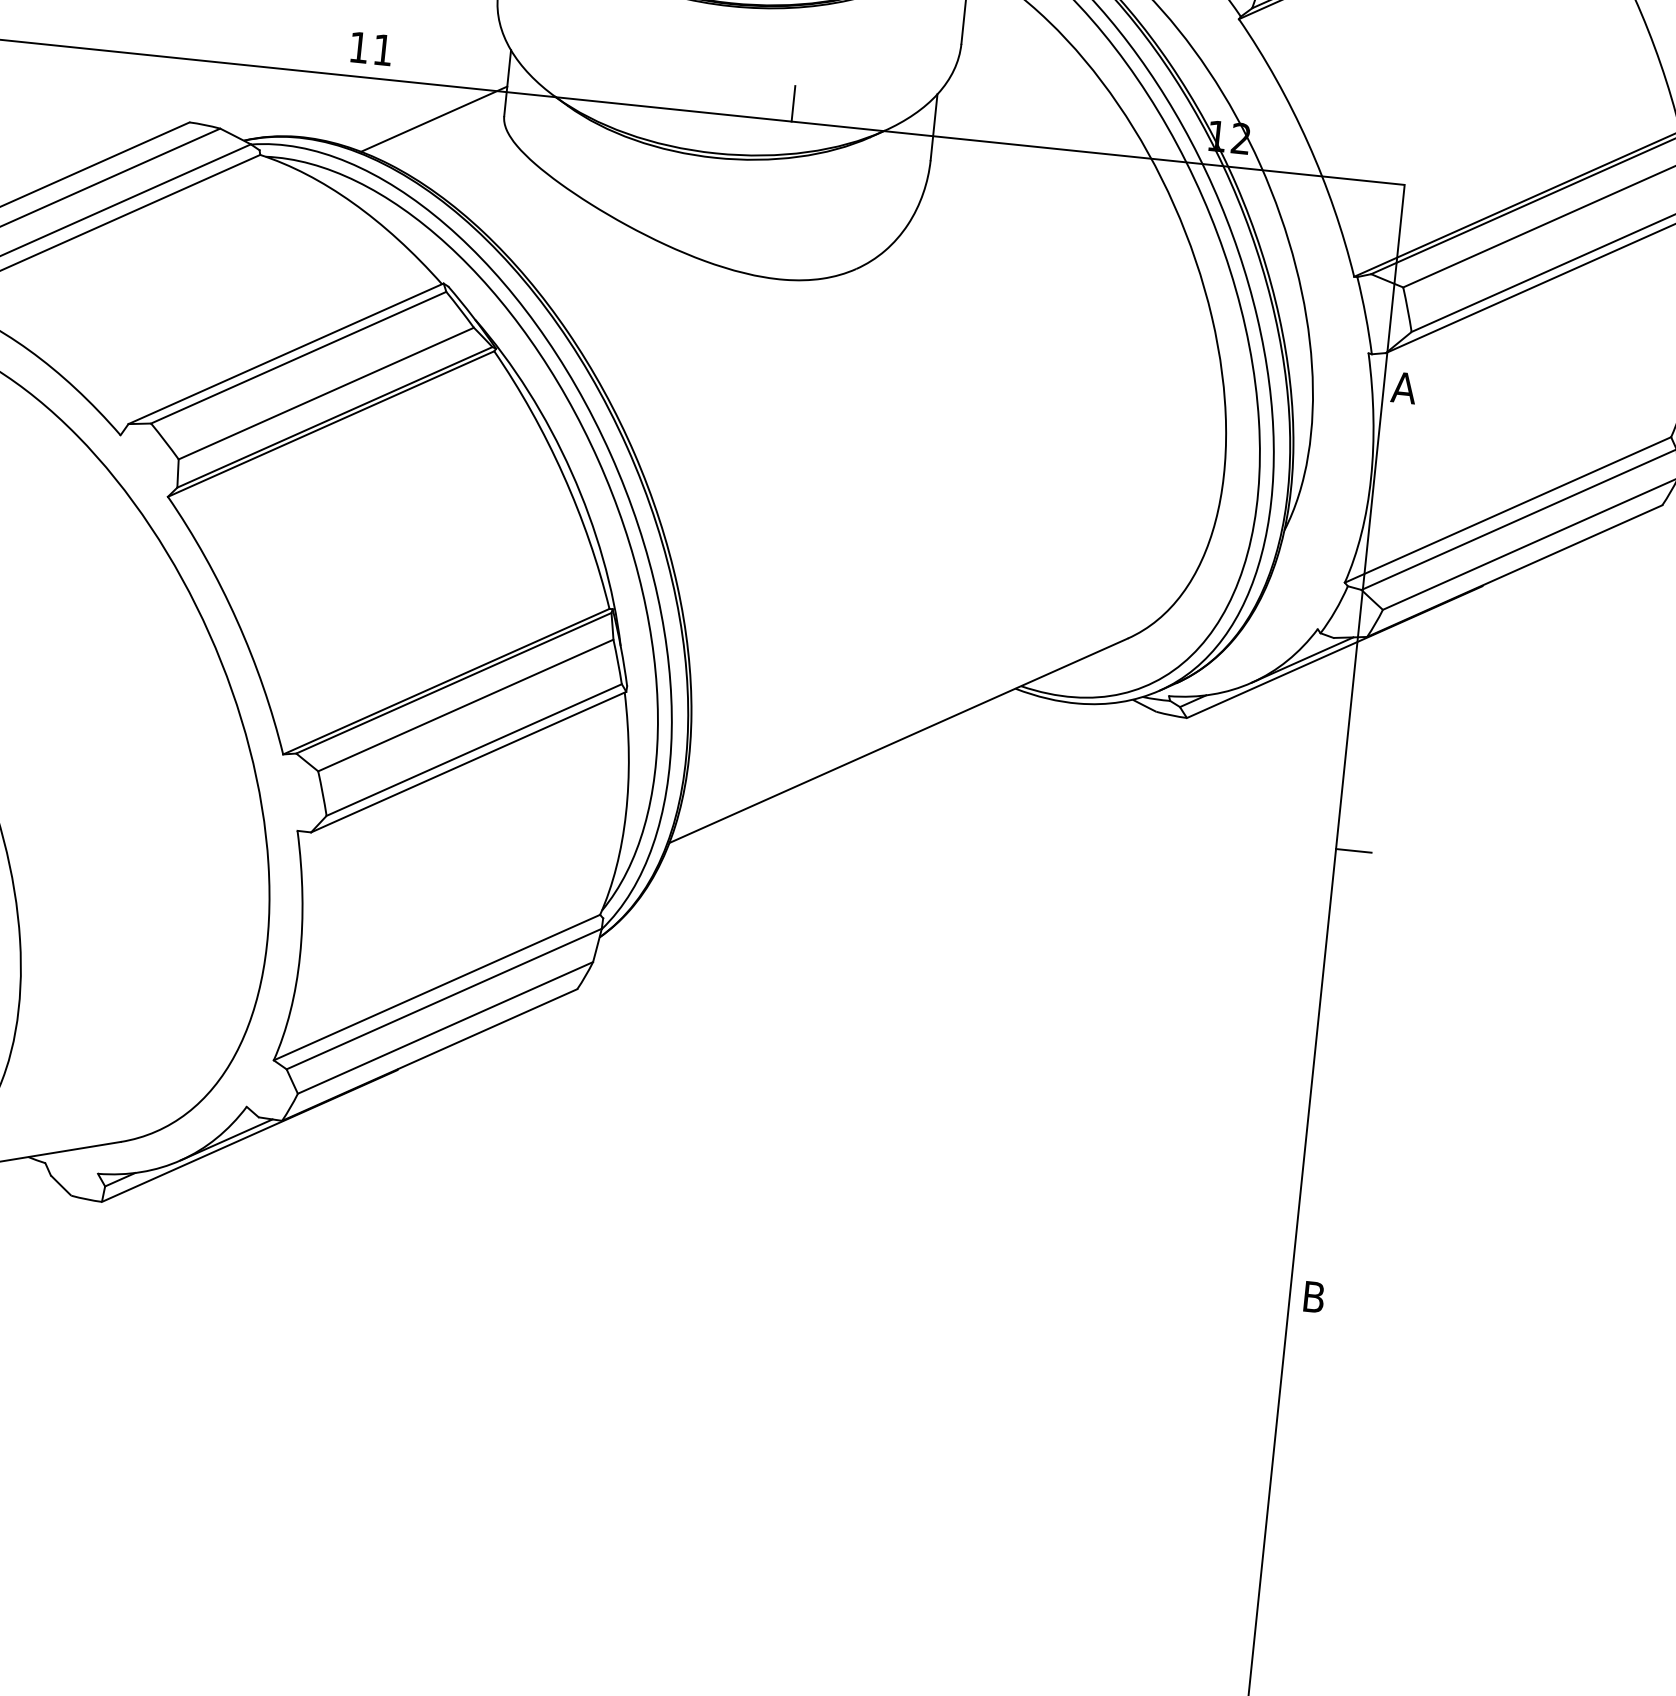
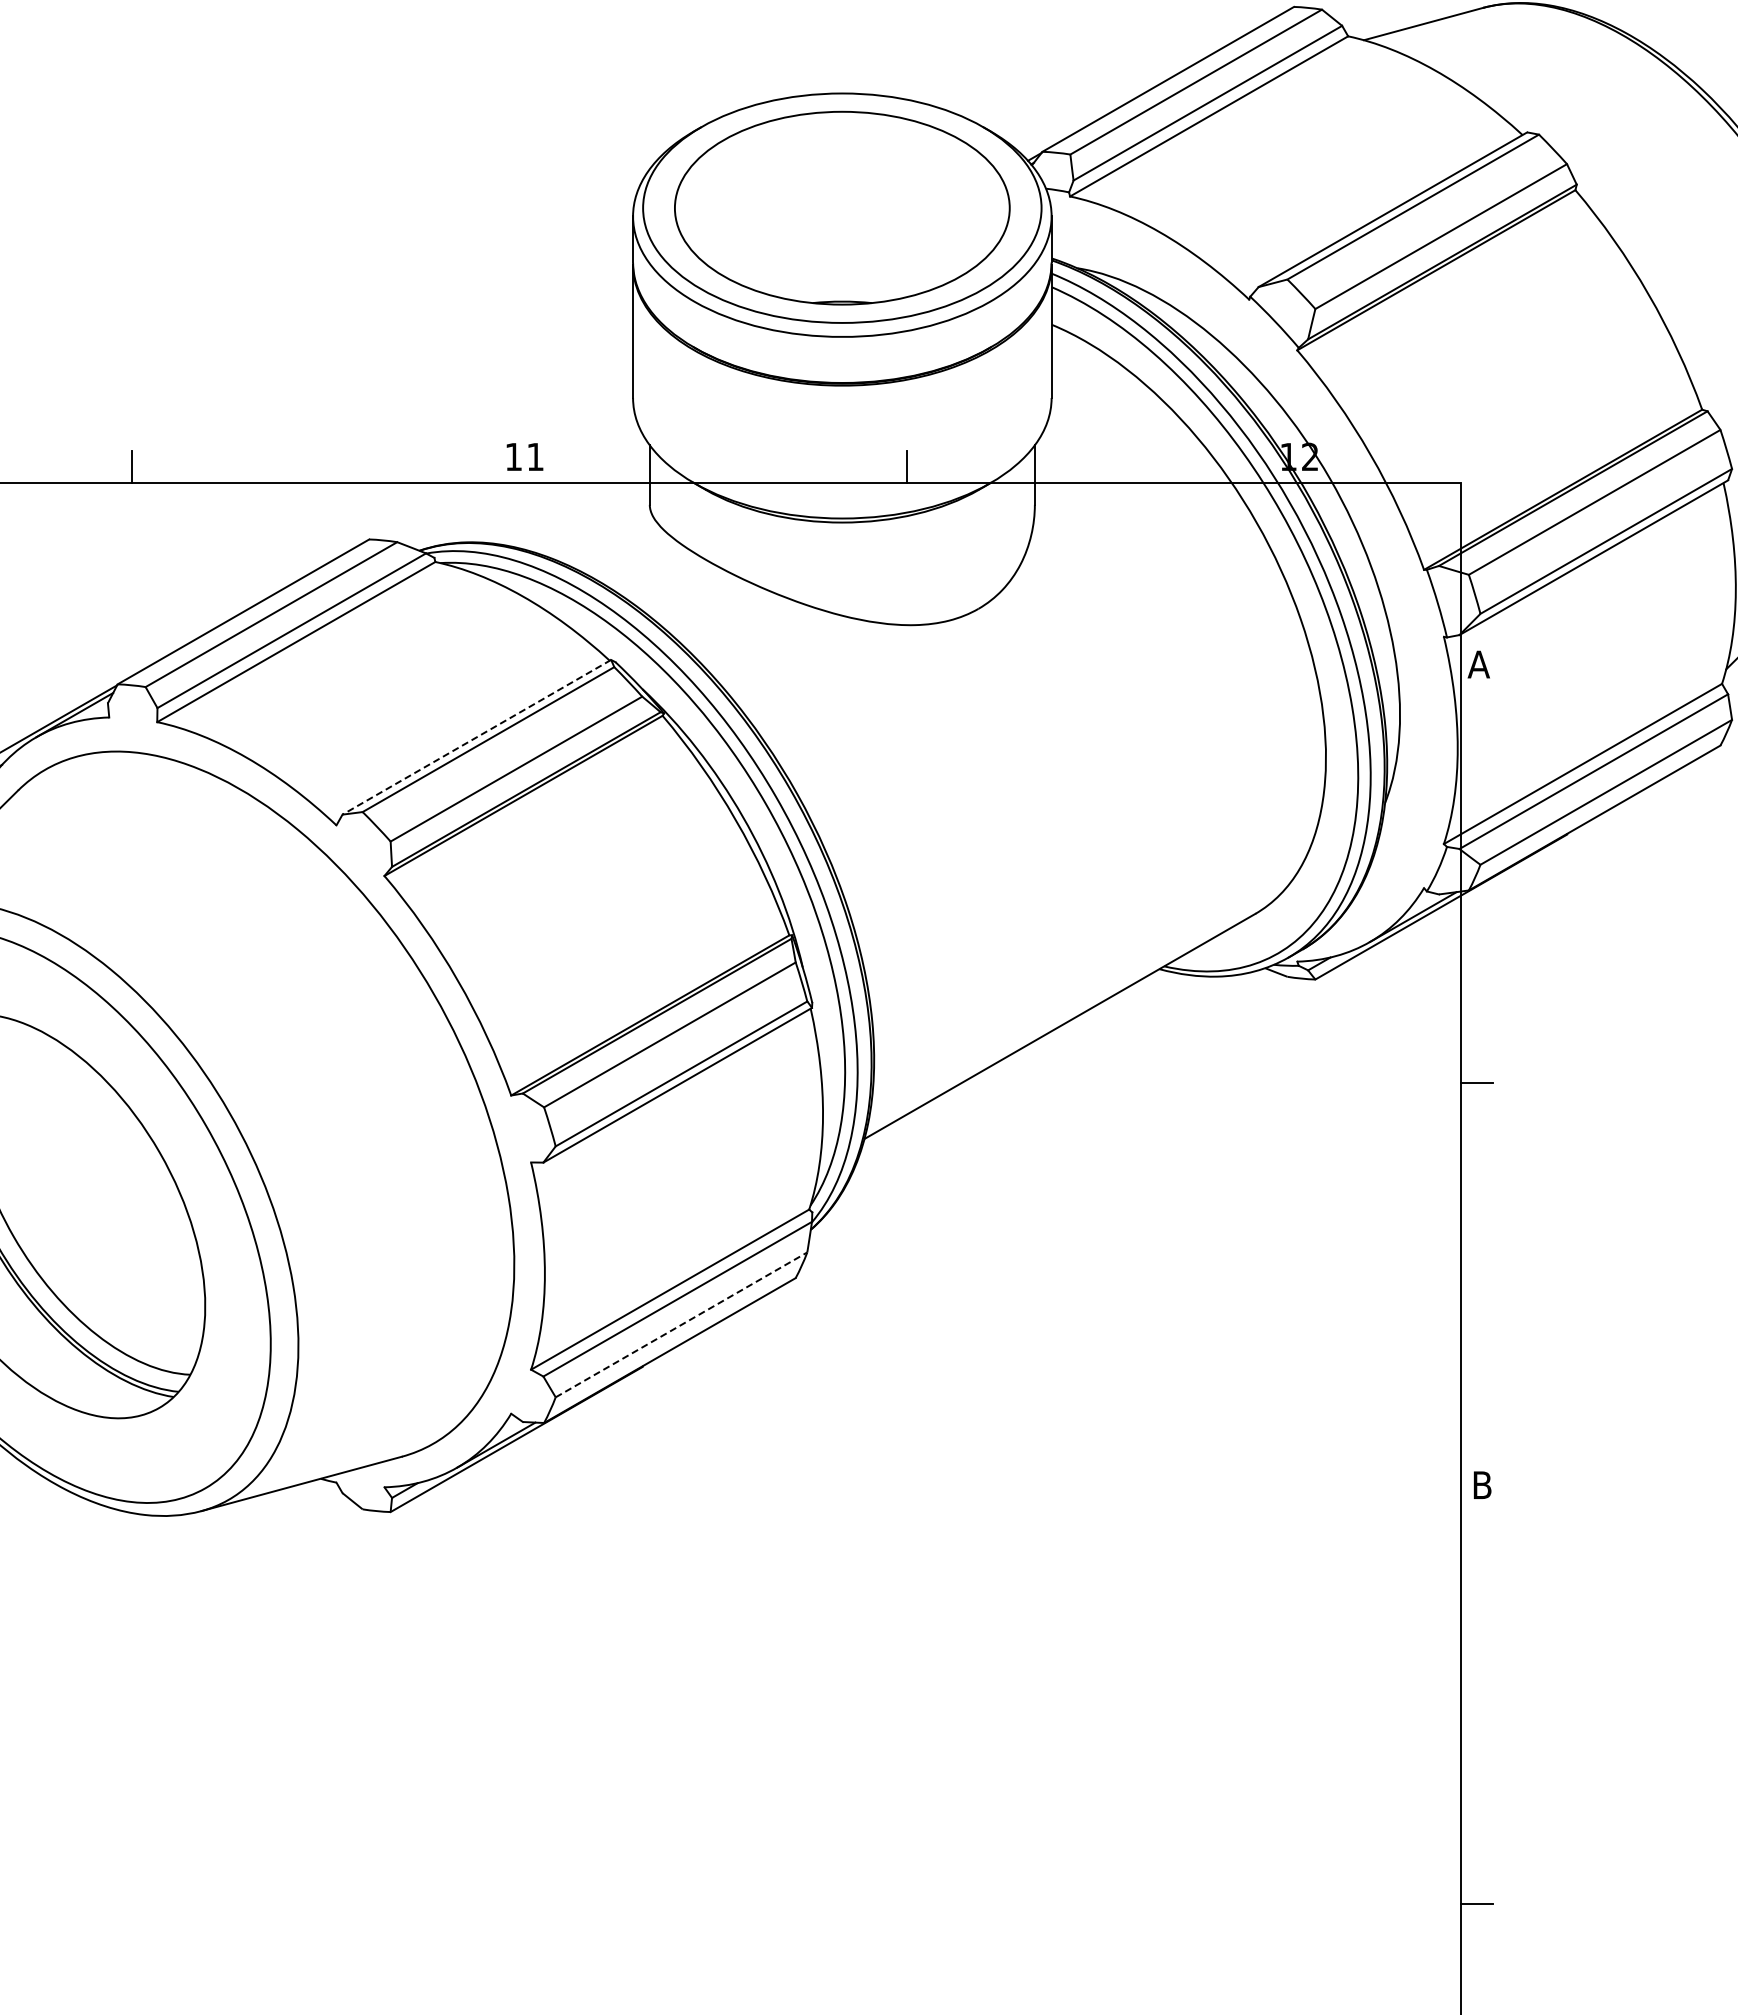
line: (434, 118) -> (587, 513), removed
line: (285, 353) -> (476, 737), solid -> dashed
line: (445, 1027) -> (681, 1324), solid -> dashed

